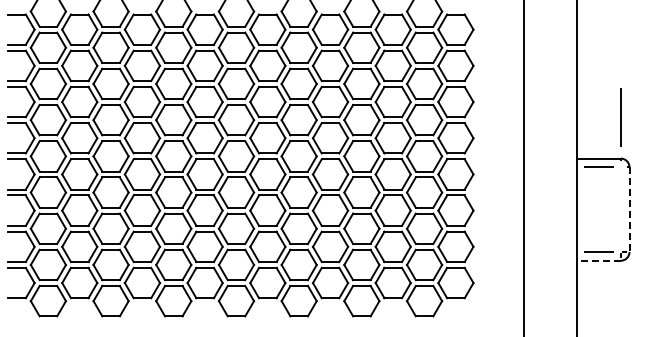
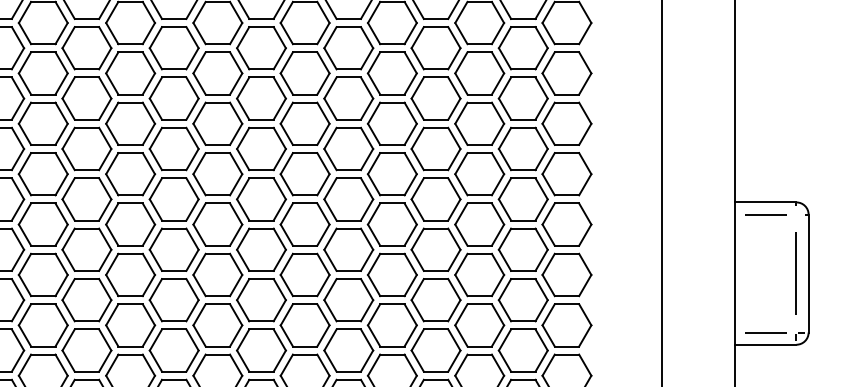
line: (620, 117) -> (796, 273), moved
line: (629, 210) -> (808, 274), dashed -> solid
line: (598, 260) -> (765, 344), dashed -> solid

